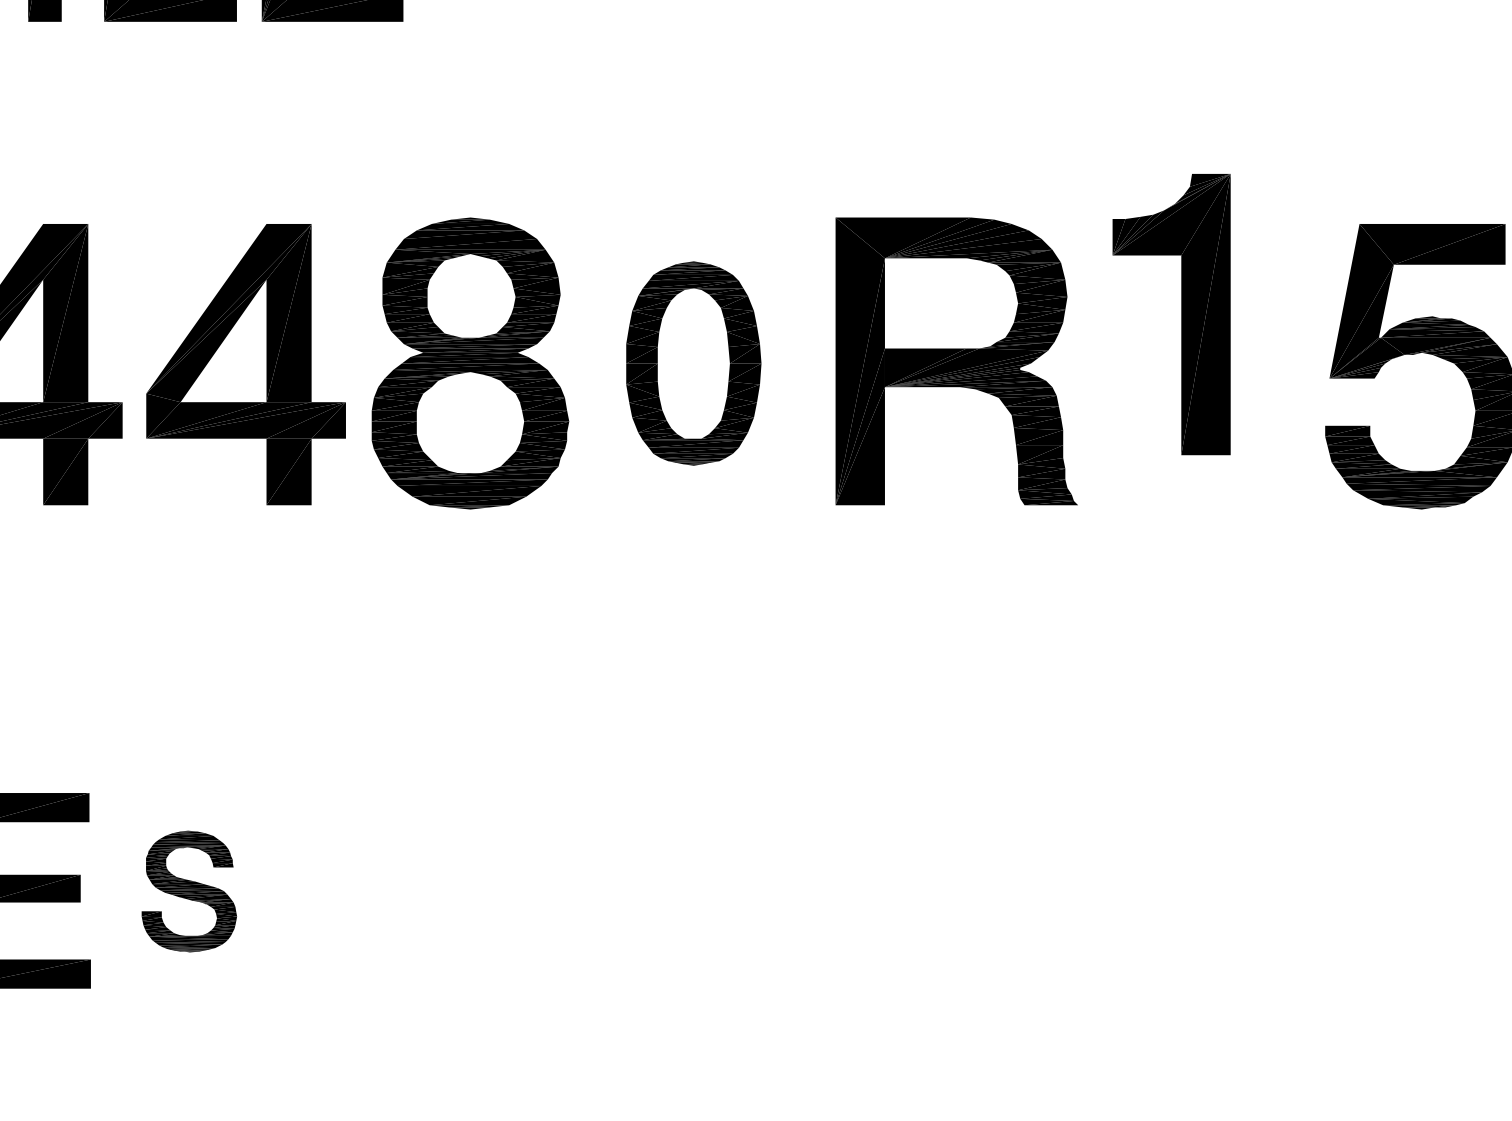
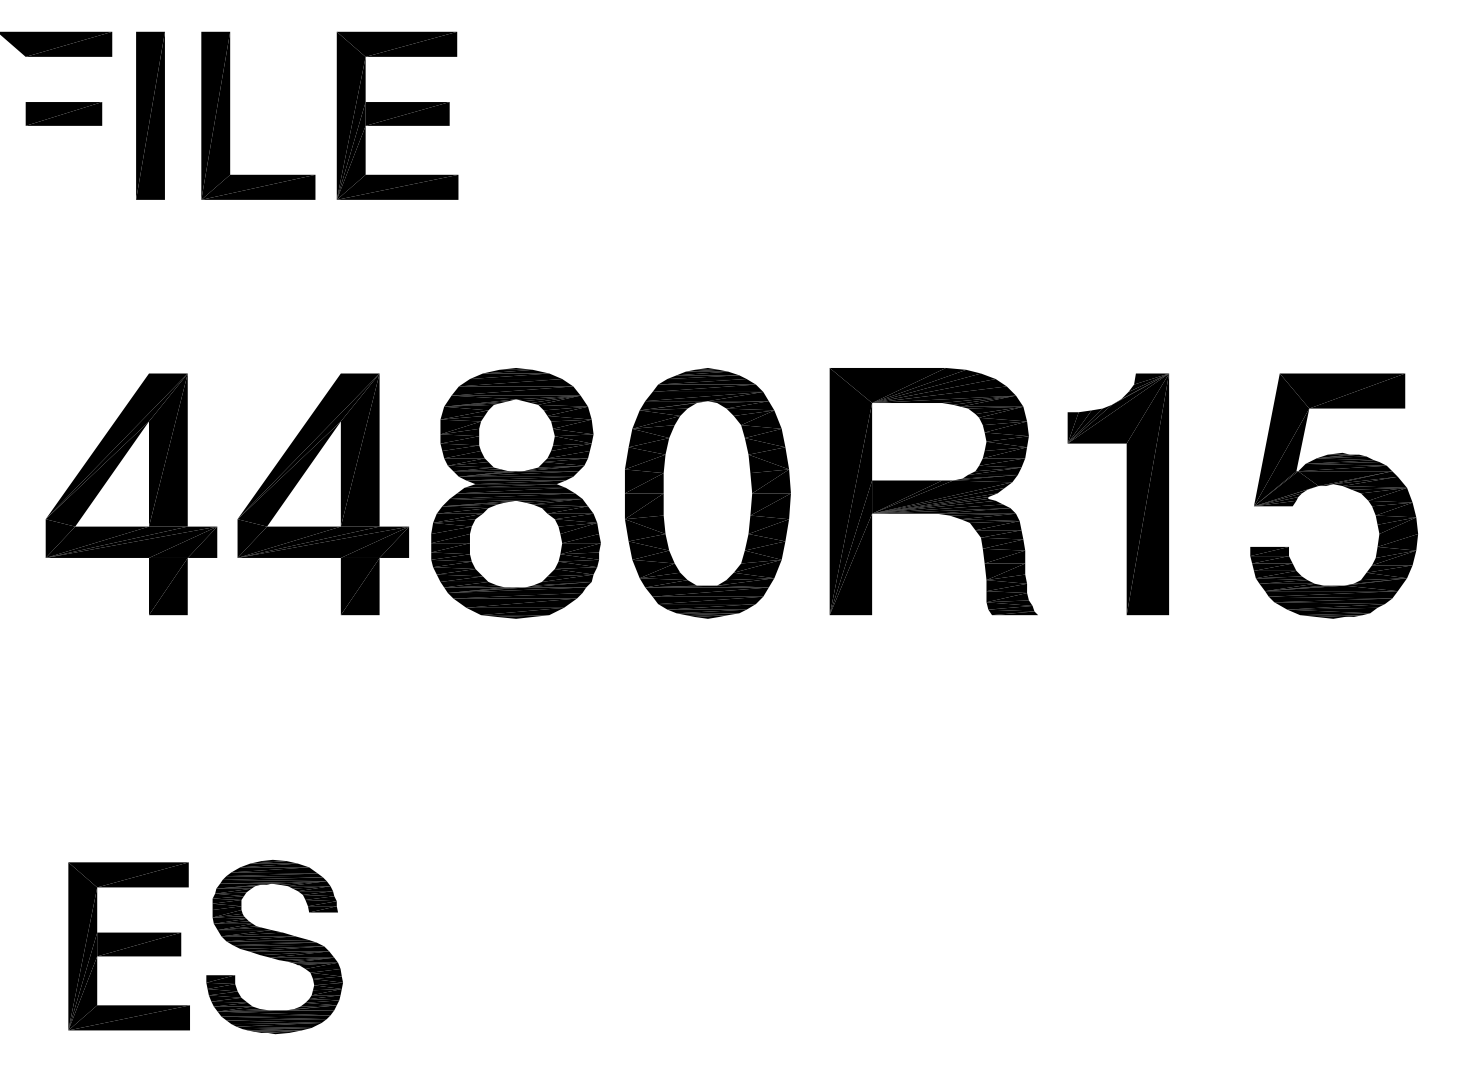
part: (1181, 314) -> (1126, 494), moved
part: (693, 363) -> (707, 493), size x1.43
part: (189, 890) -> (274, 946), size x1.67

